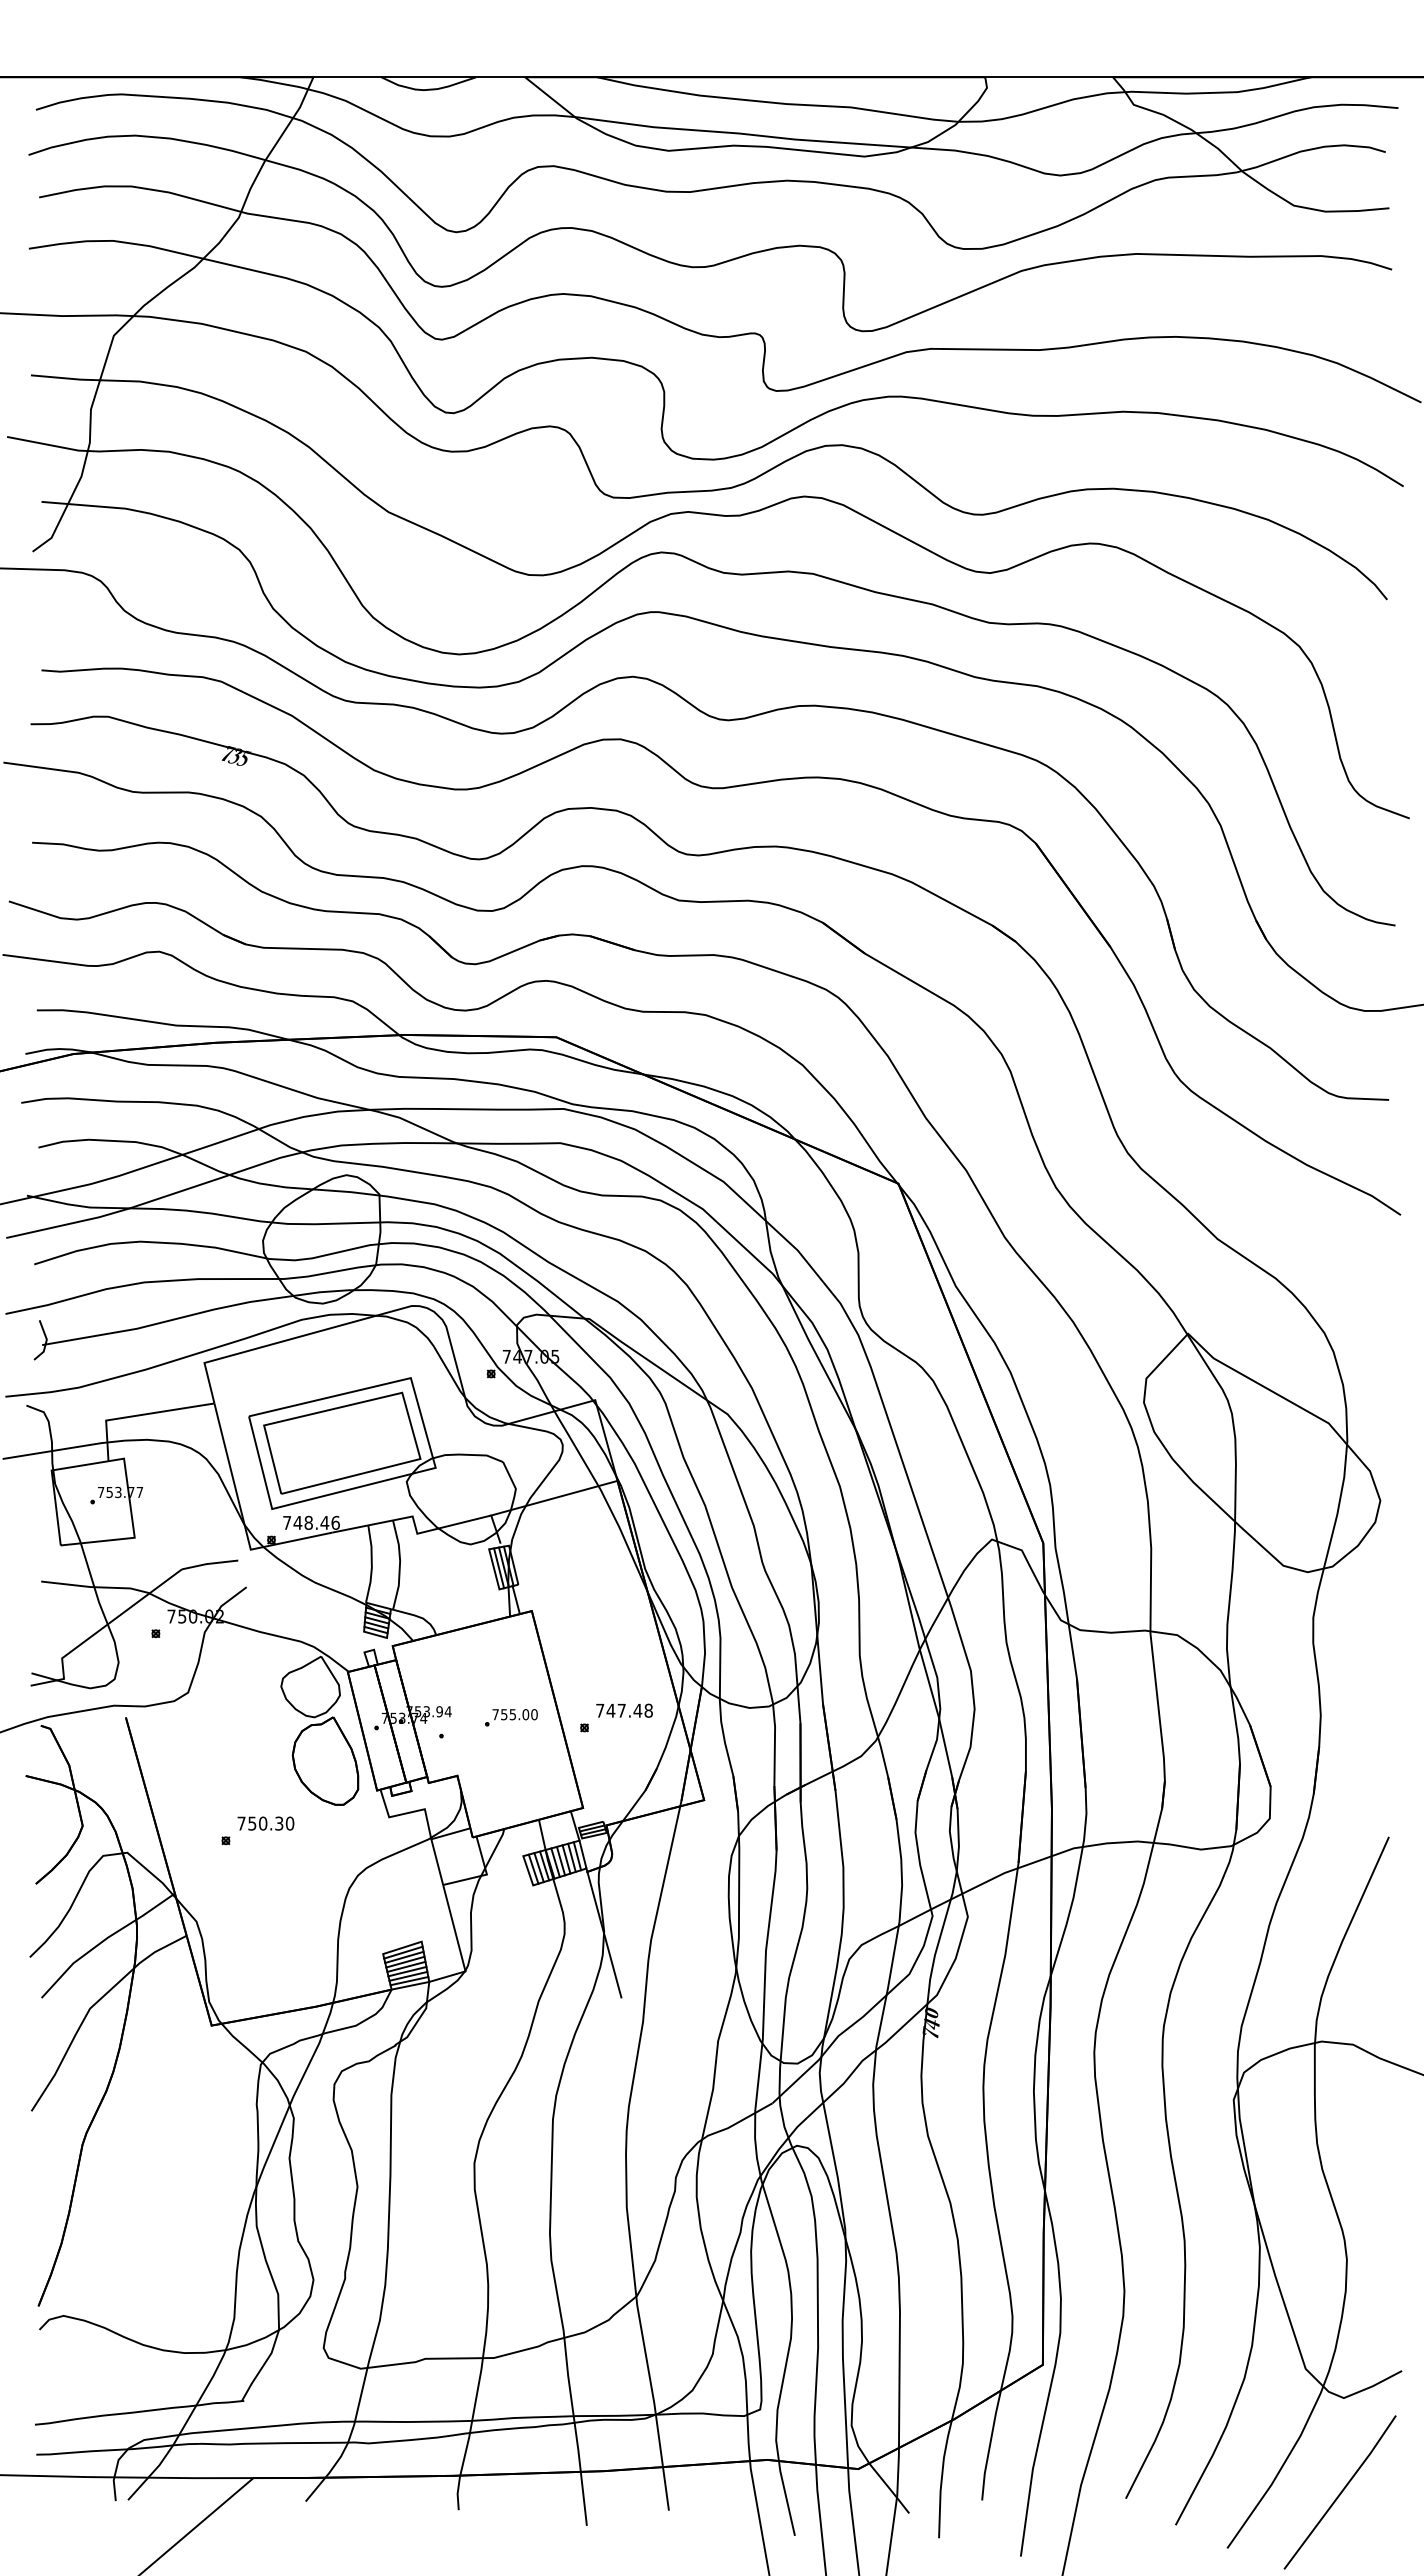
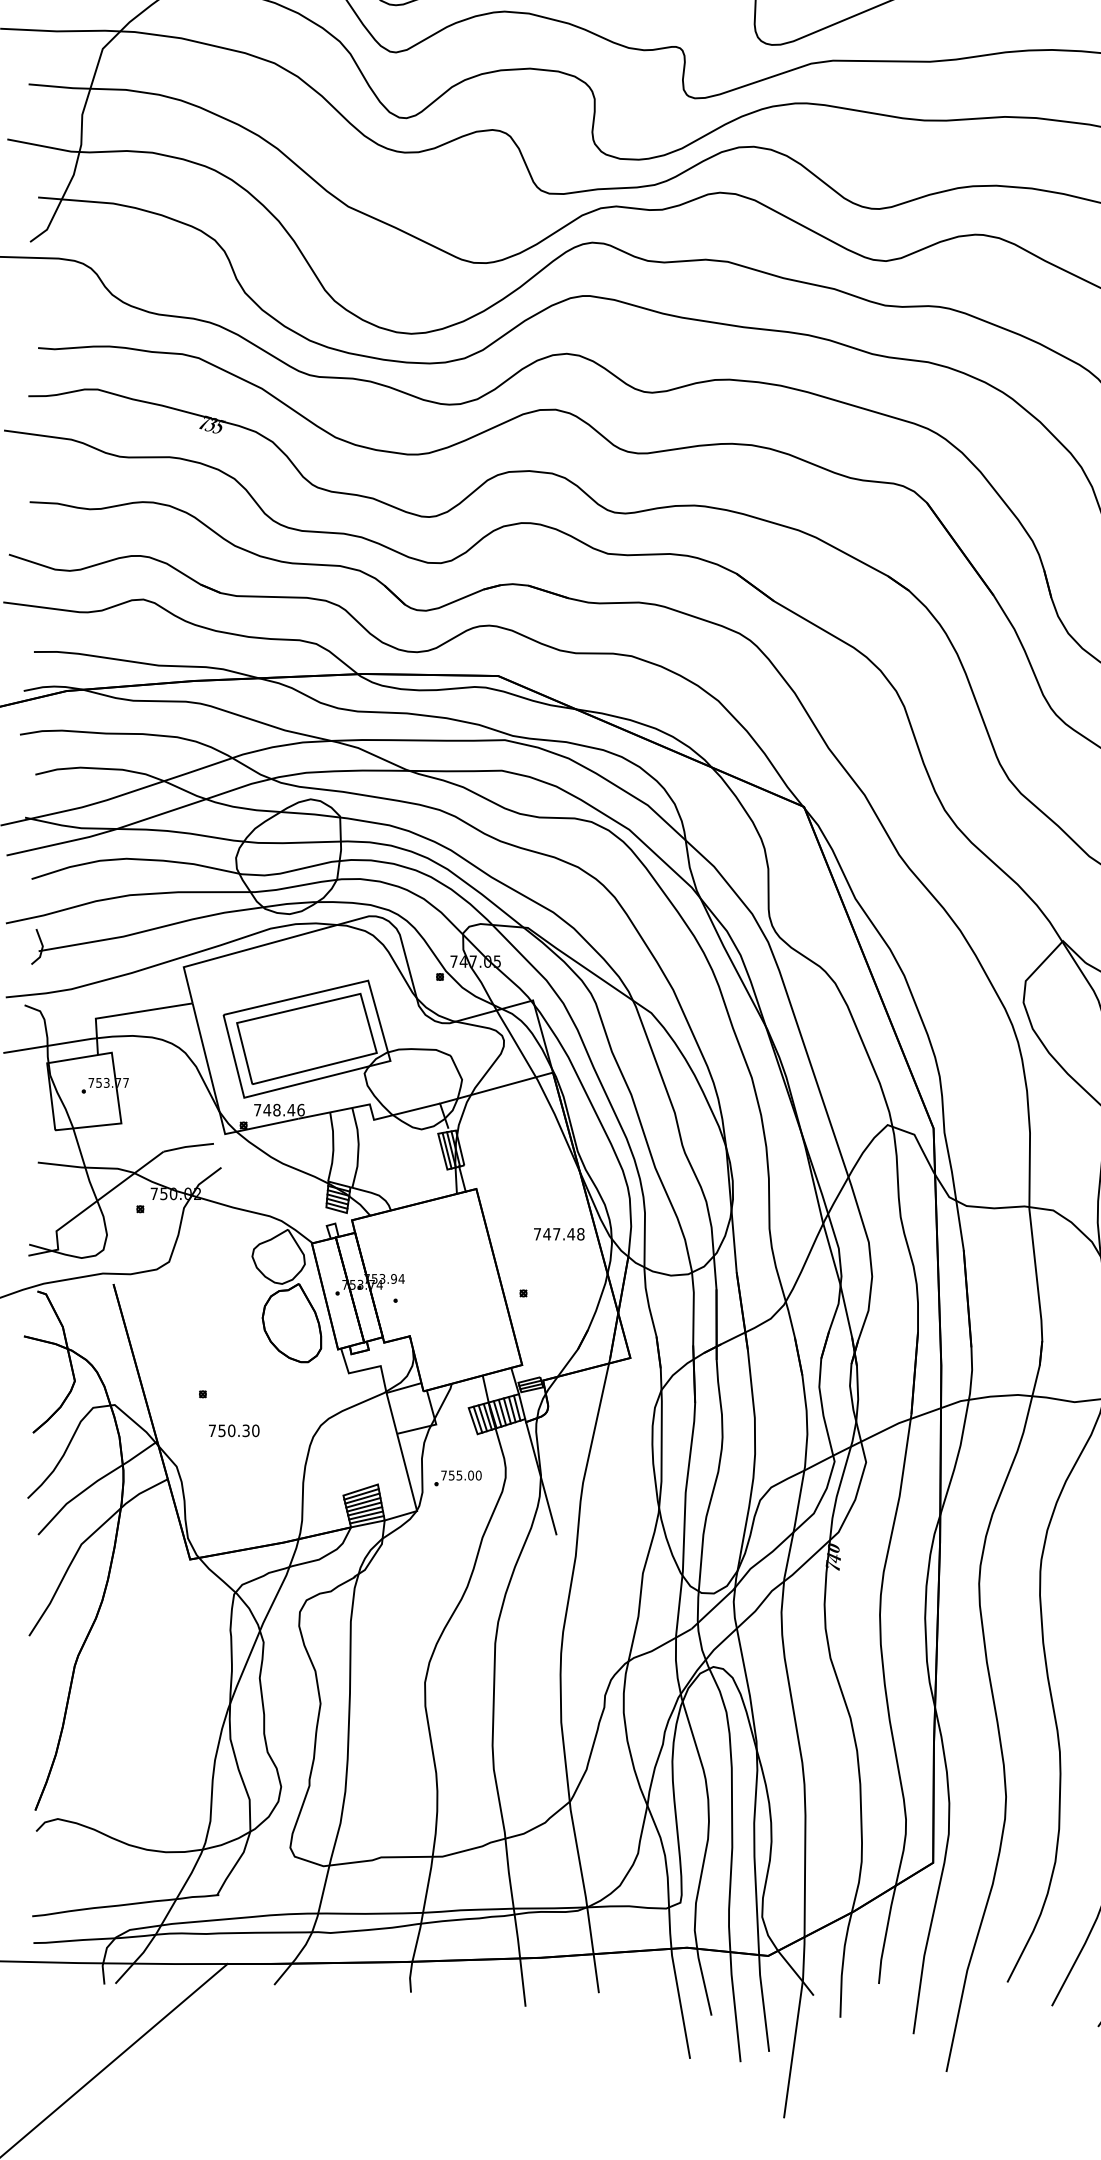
text: (624, 1710) -> (559, 1234), moved
part: (511, 1717) -> (458, 1478), moved
text: (265, 1823) -> (233, 1430), moved

